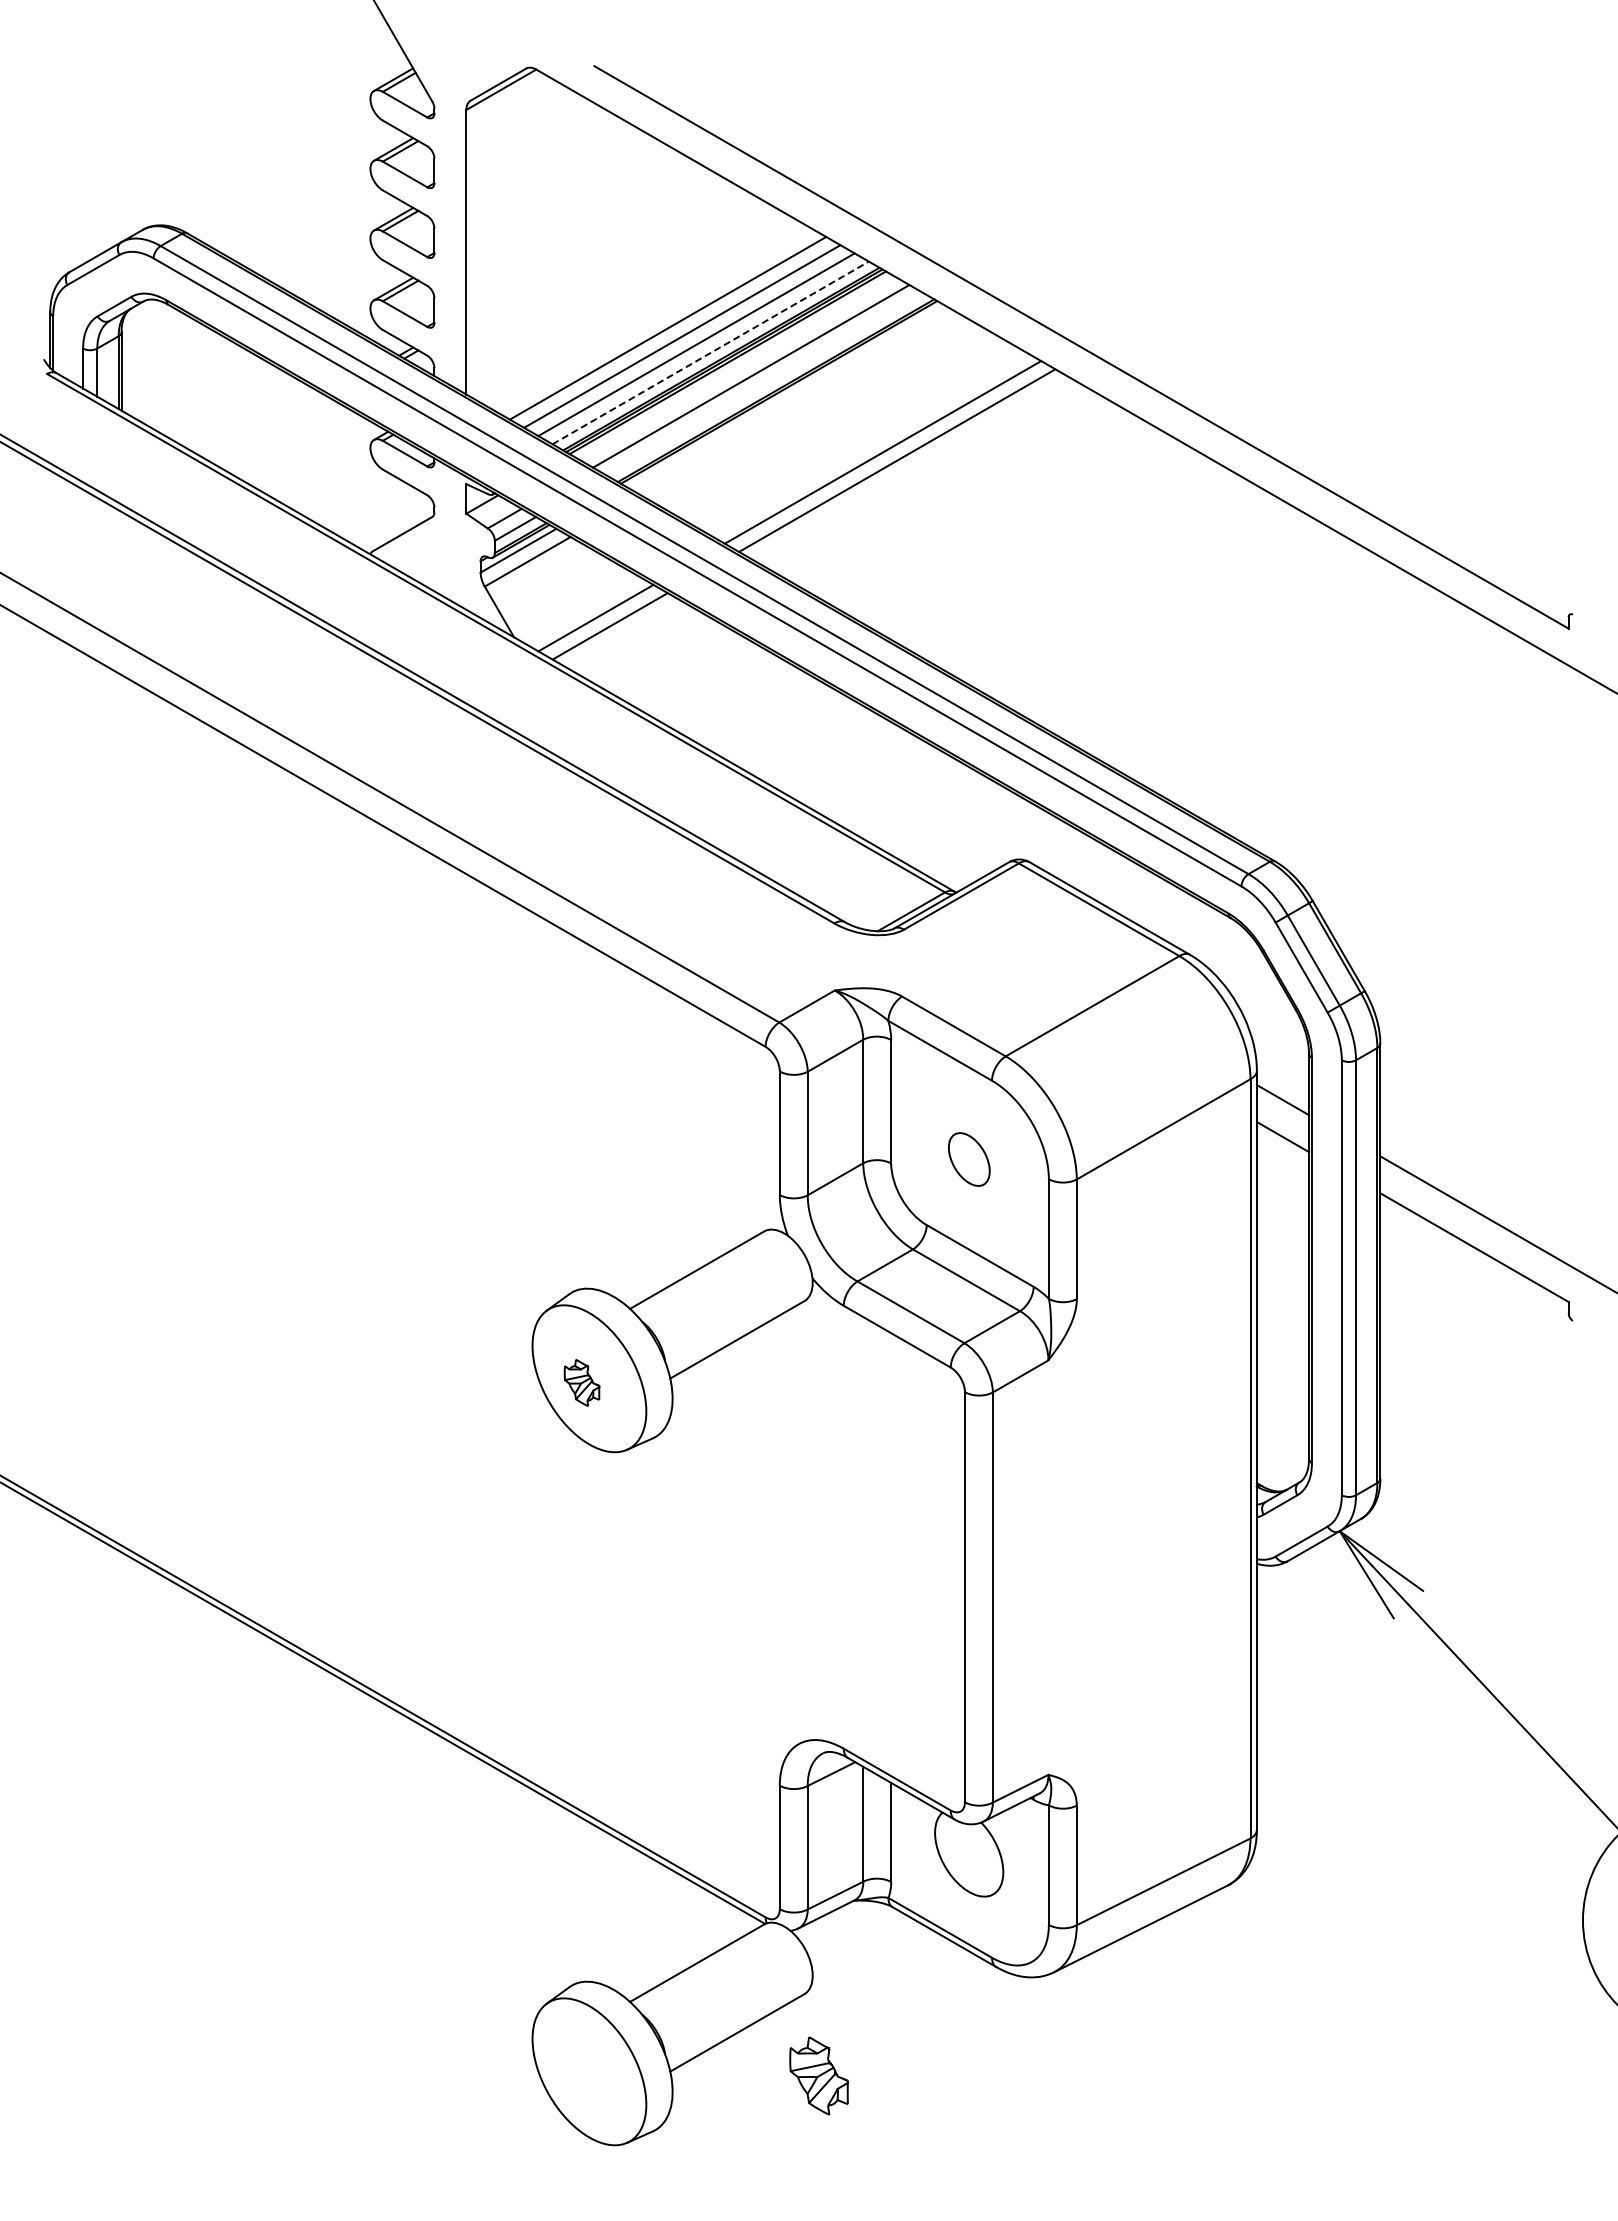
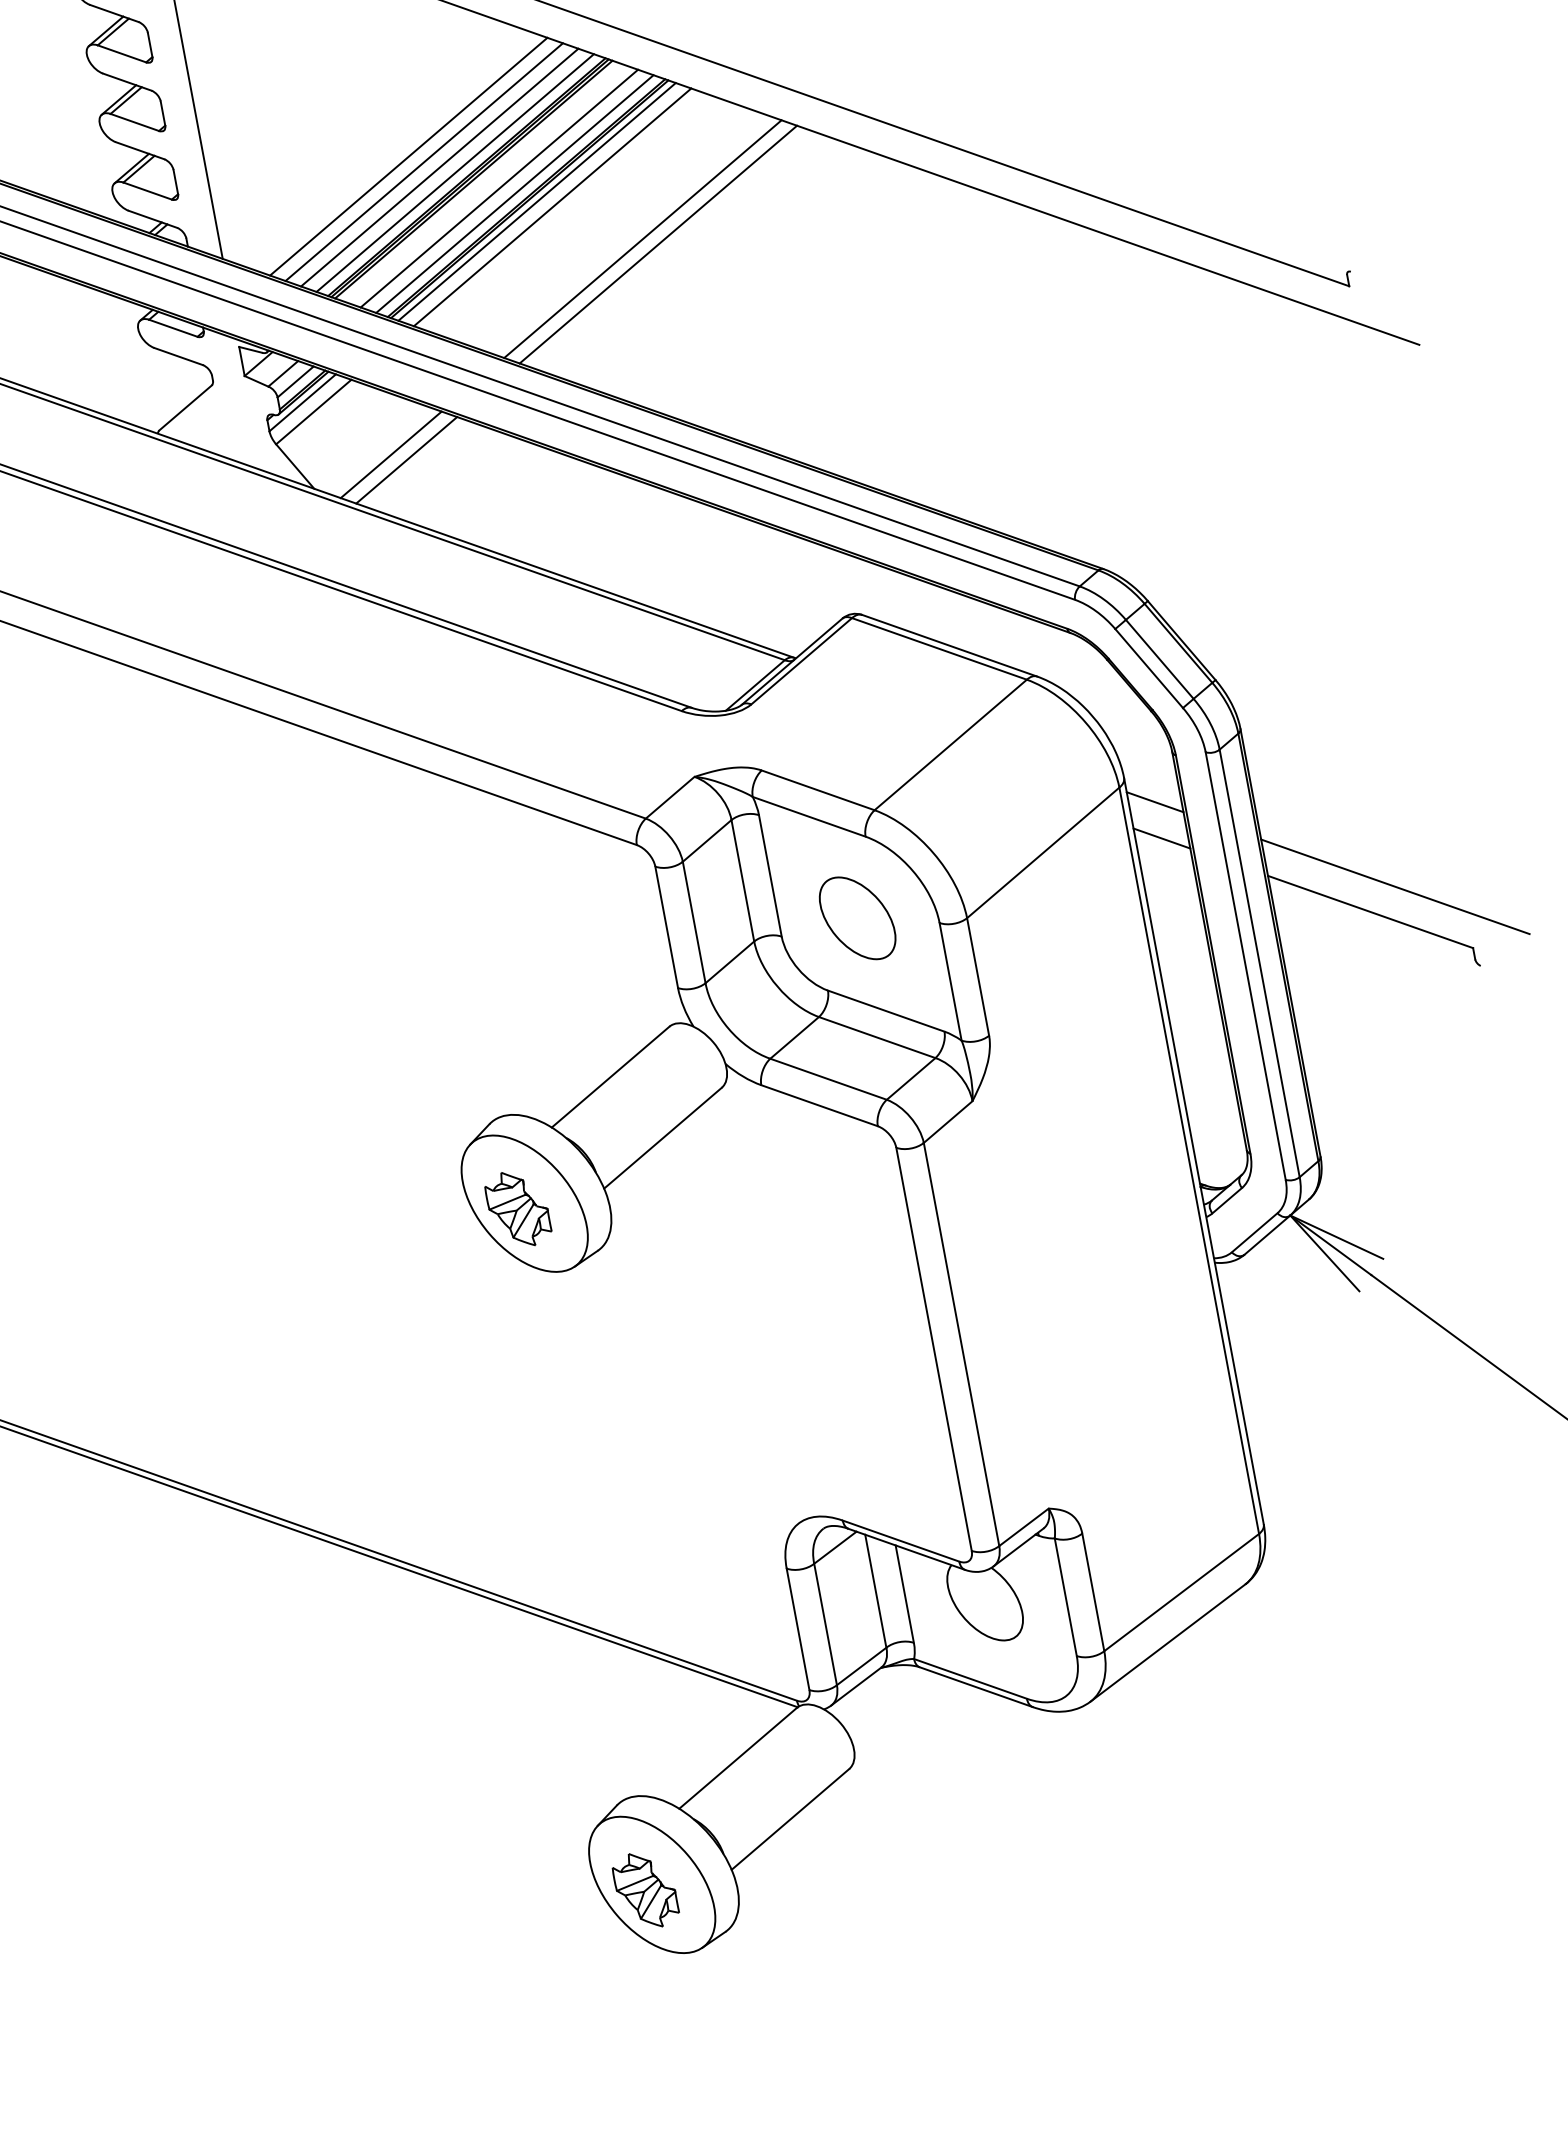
line: (710, 352) -> (454, 172), dashed -> solid
line: (765, 384) -> (514, 194), added
line: (785, 396) -> (536, 202), added
line: (799, 404) -> (551, 207), added
part: (969, 1159) -> (857, 918), size x1.67
part: (581, 1382) -> (517, 1208), size x1.67
part: (818, 2075) -> (645, 1890), moved

